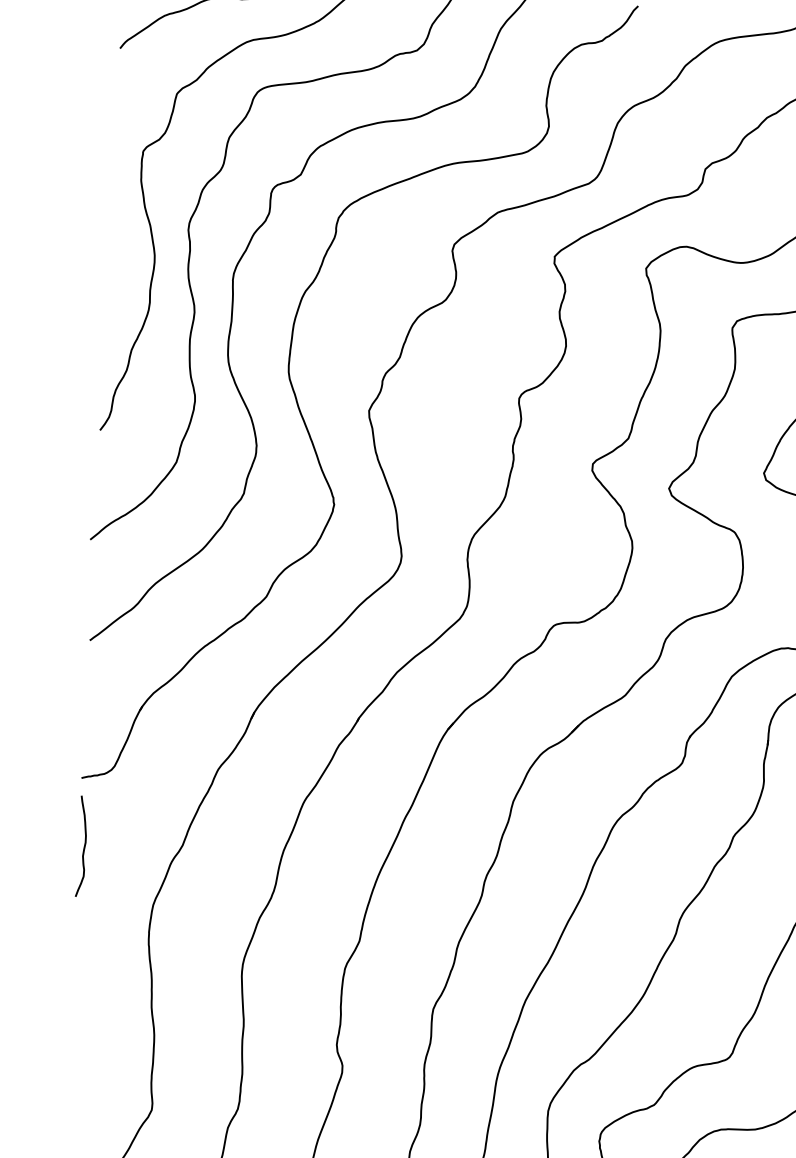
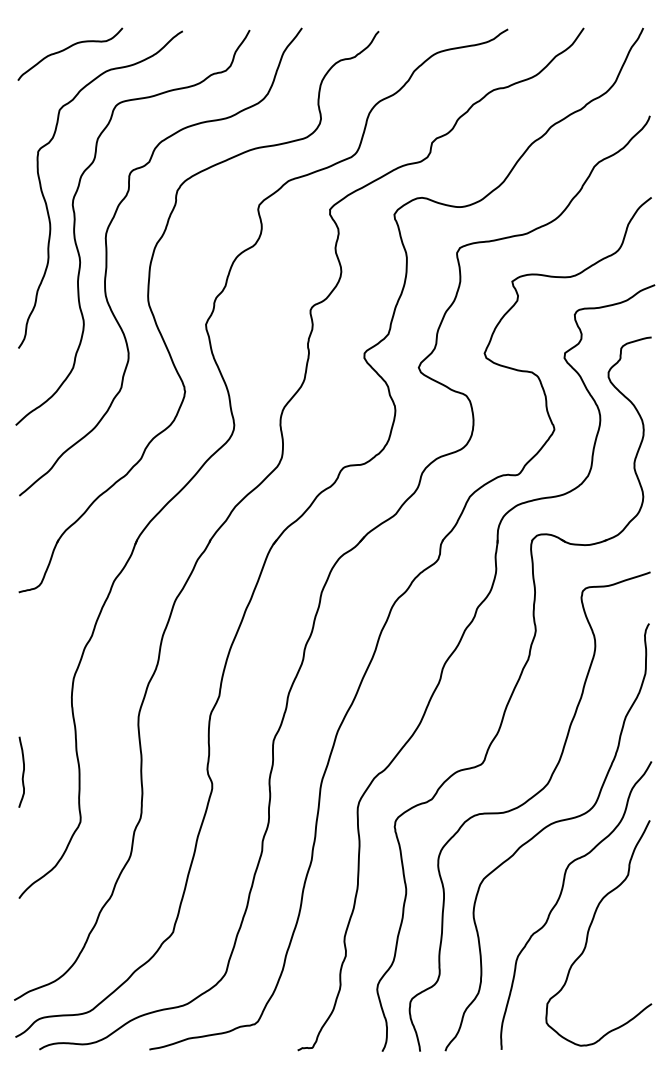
curve: (83, 845) -> (22, 771), moved

